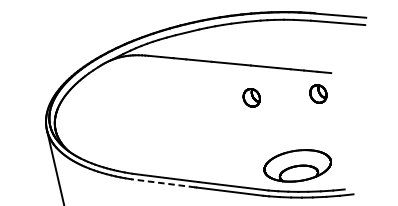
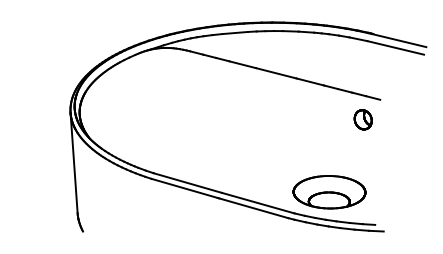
part: (251, 97) -> (291, 112), removed
line: (163, 183) -> (184, 188), dashed -> solid

